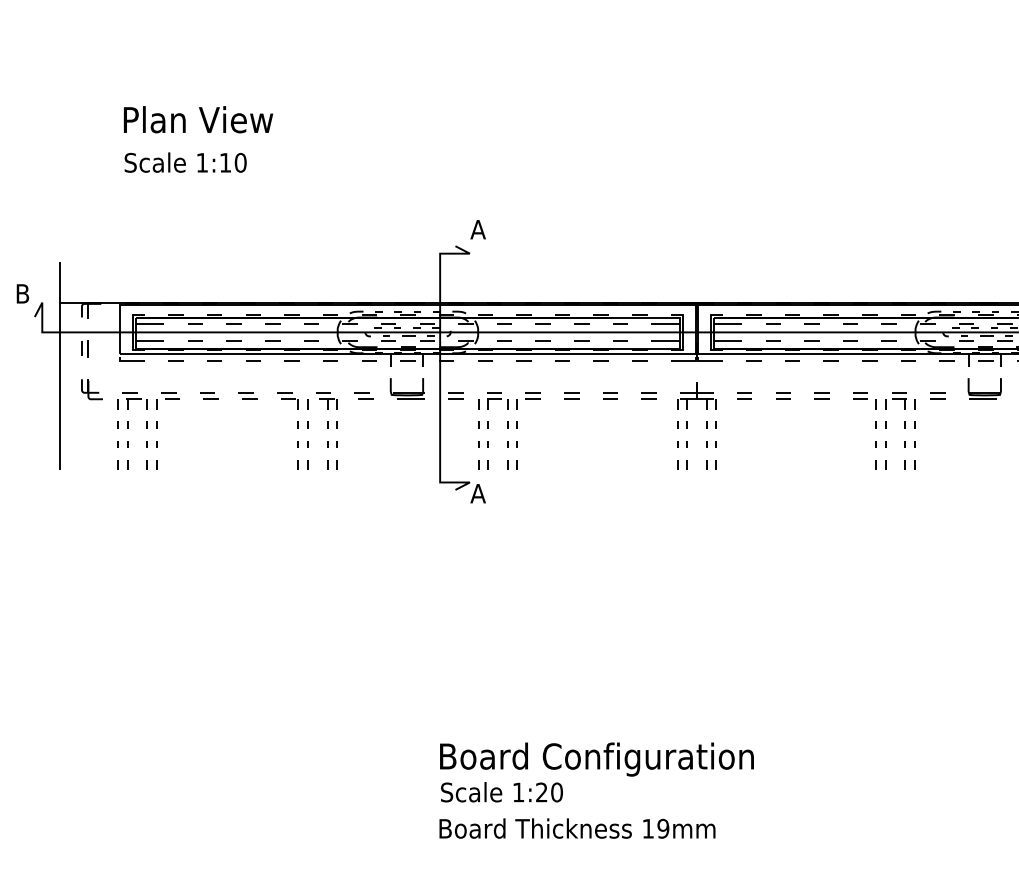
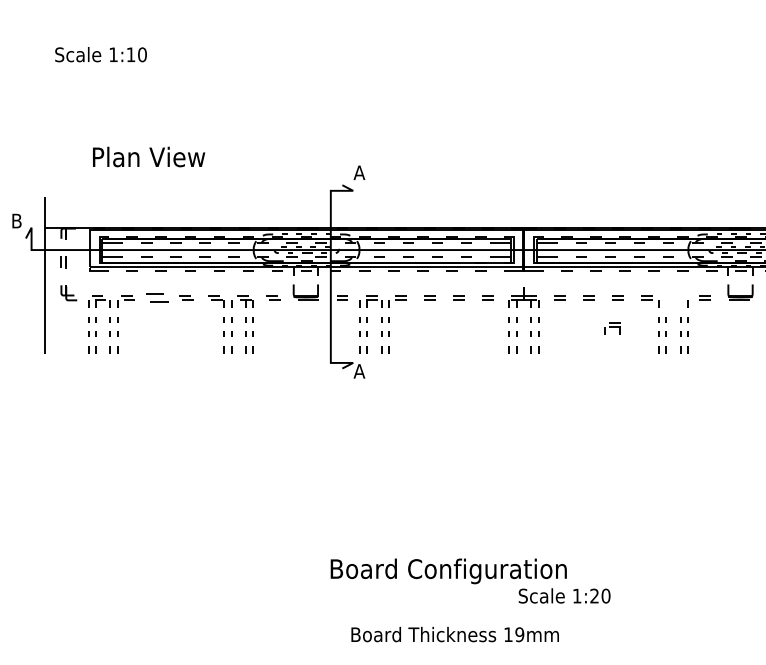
text: (198, 119) -> (149, 156), moved
text: (185, 162) -> (100, 54), moved
part: (209, 395) -> (157, 297), size x1.6
part: (895, 400) -> (612, 328), moved
text: (501, 792) -> (564, 596), moved
text: (577, 828) -> (455, 634), moved

